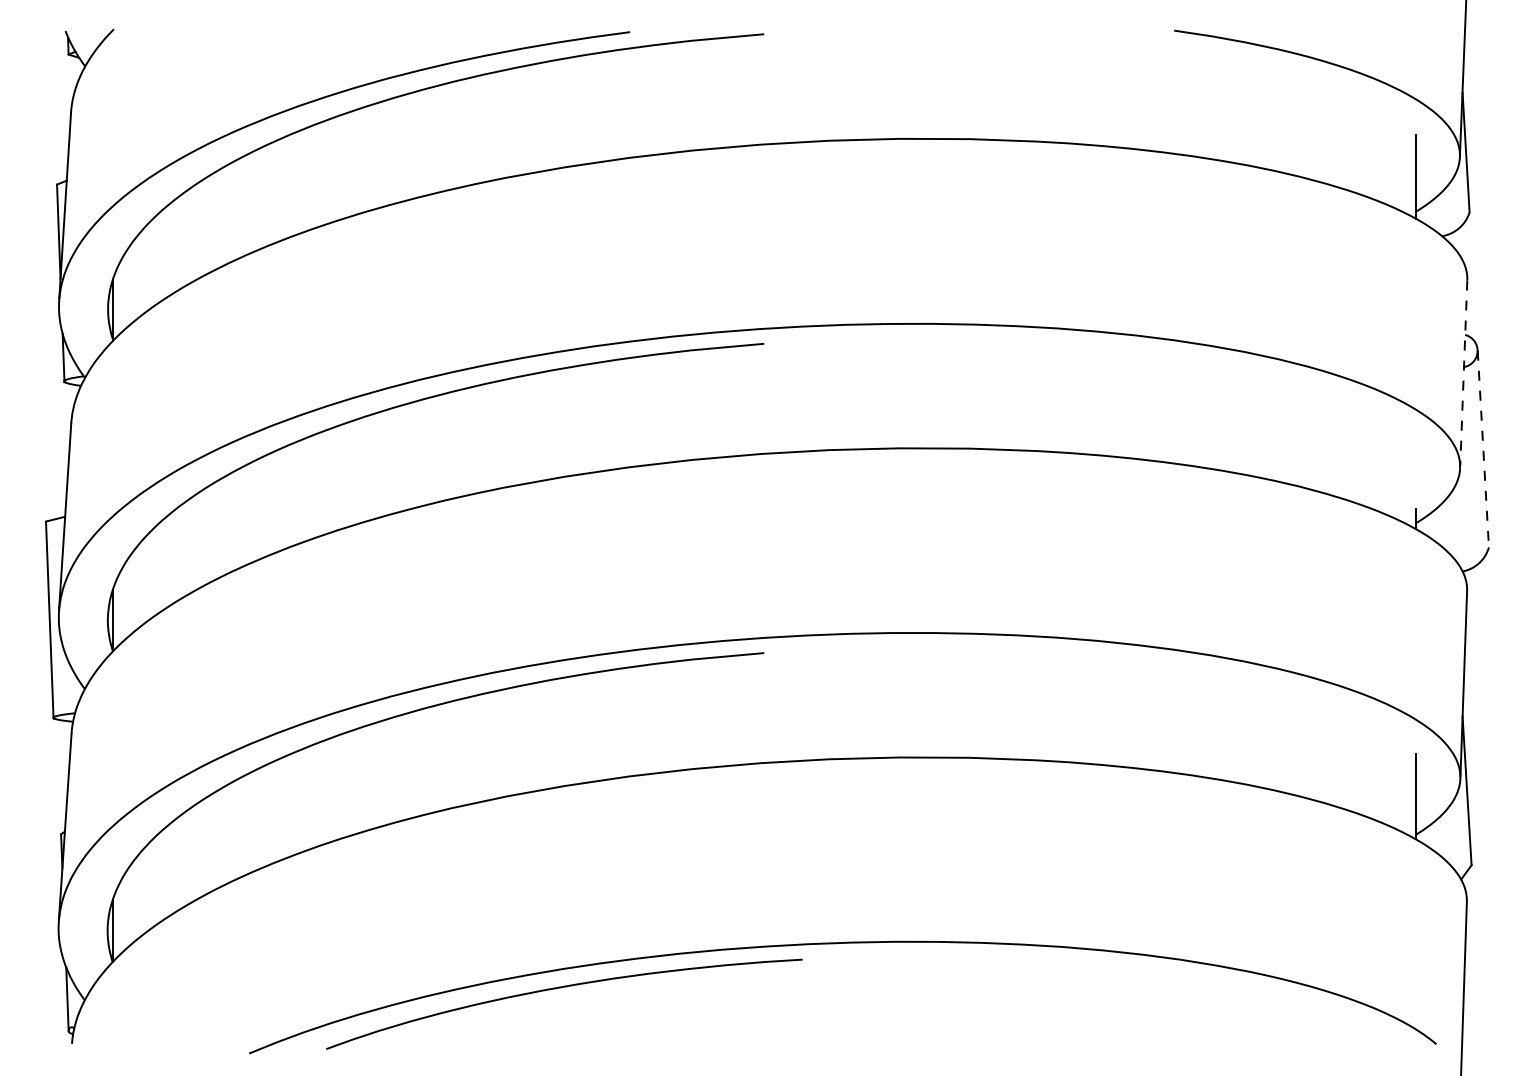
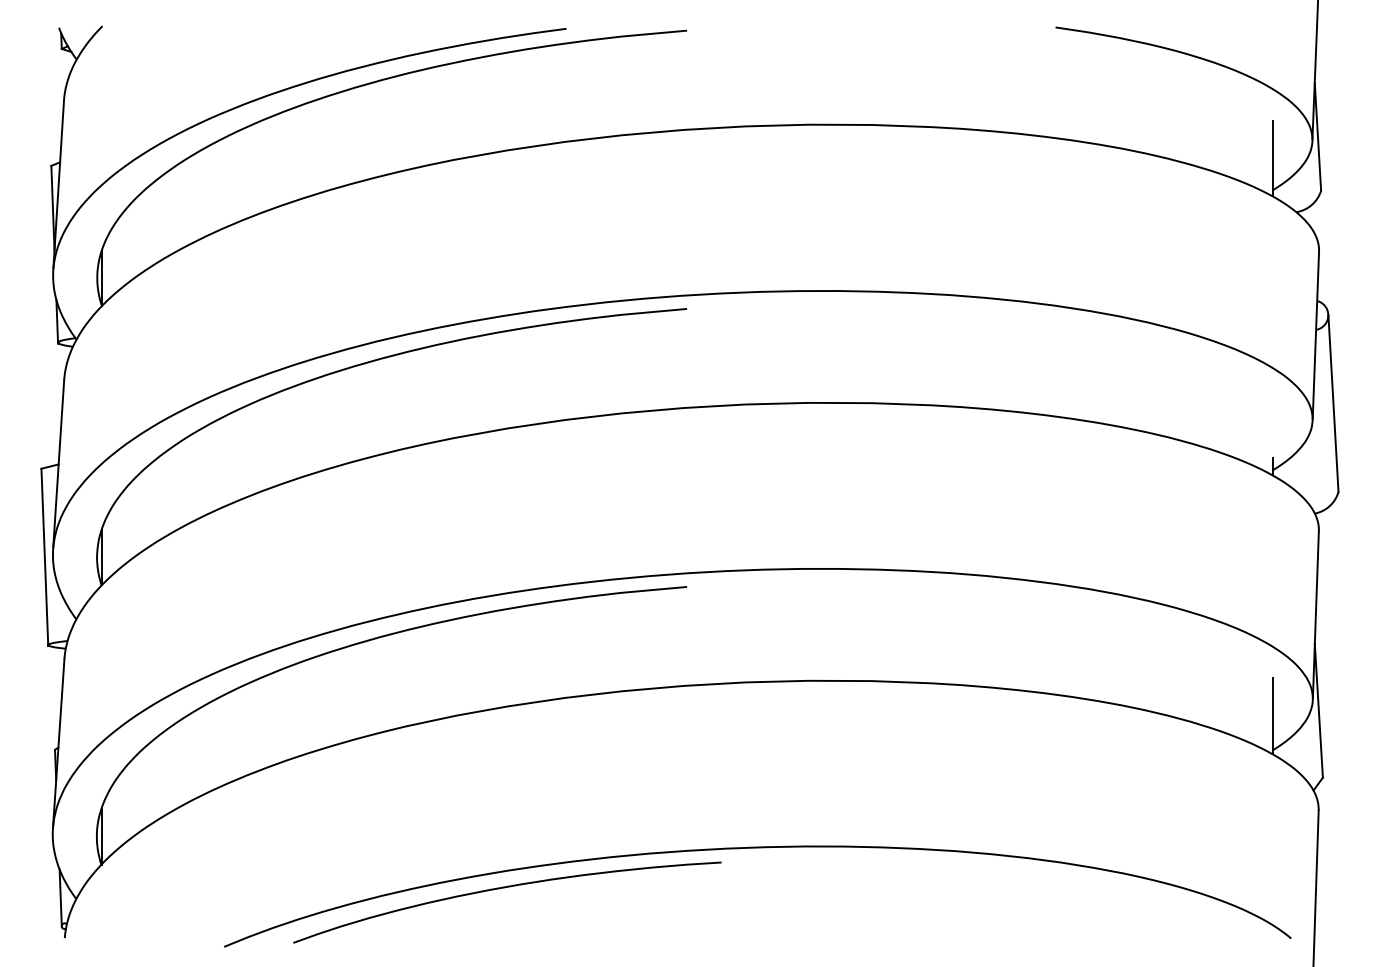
line: (1463, 373) -> (1315, 335), dashed -> solid
line: (1483, 449) -> (1333, 403), dashed -> solid

